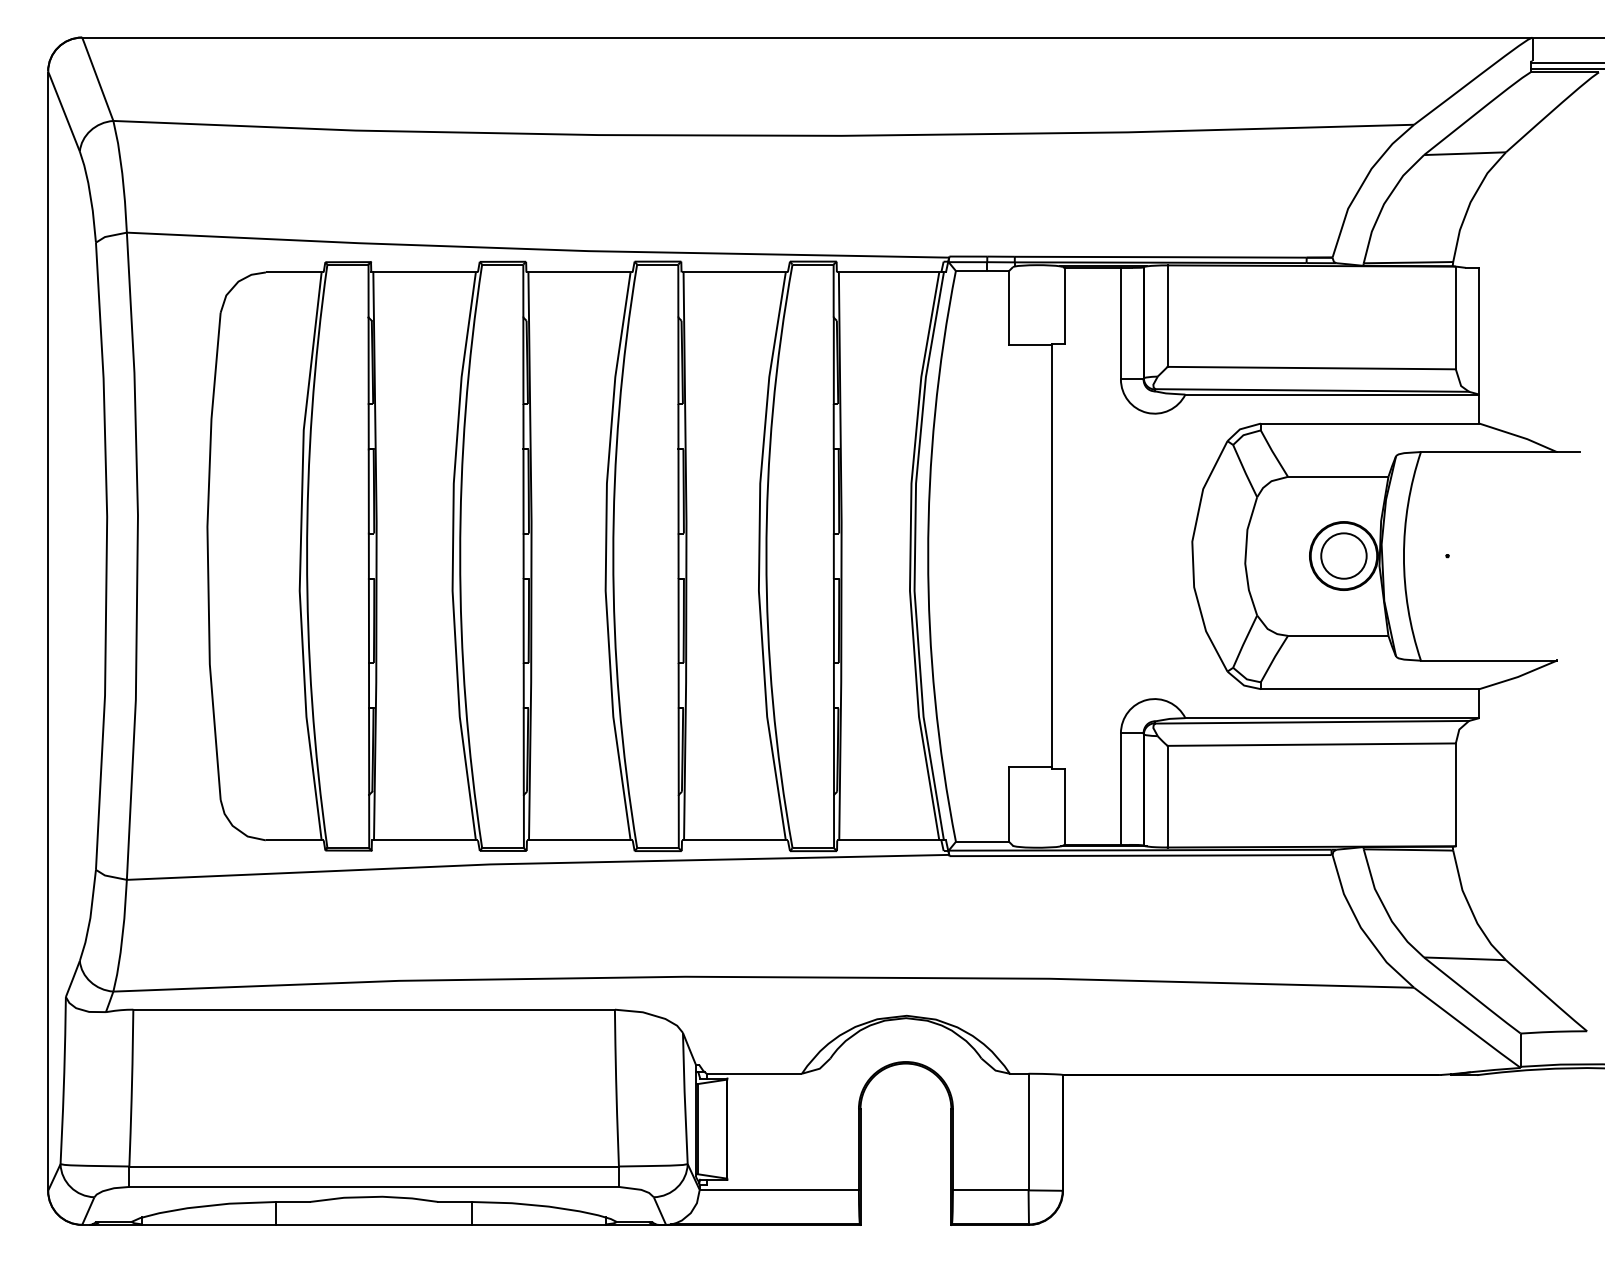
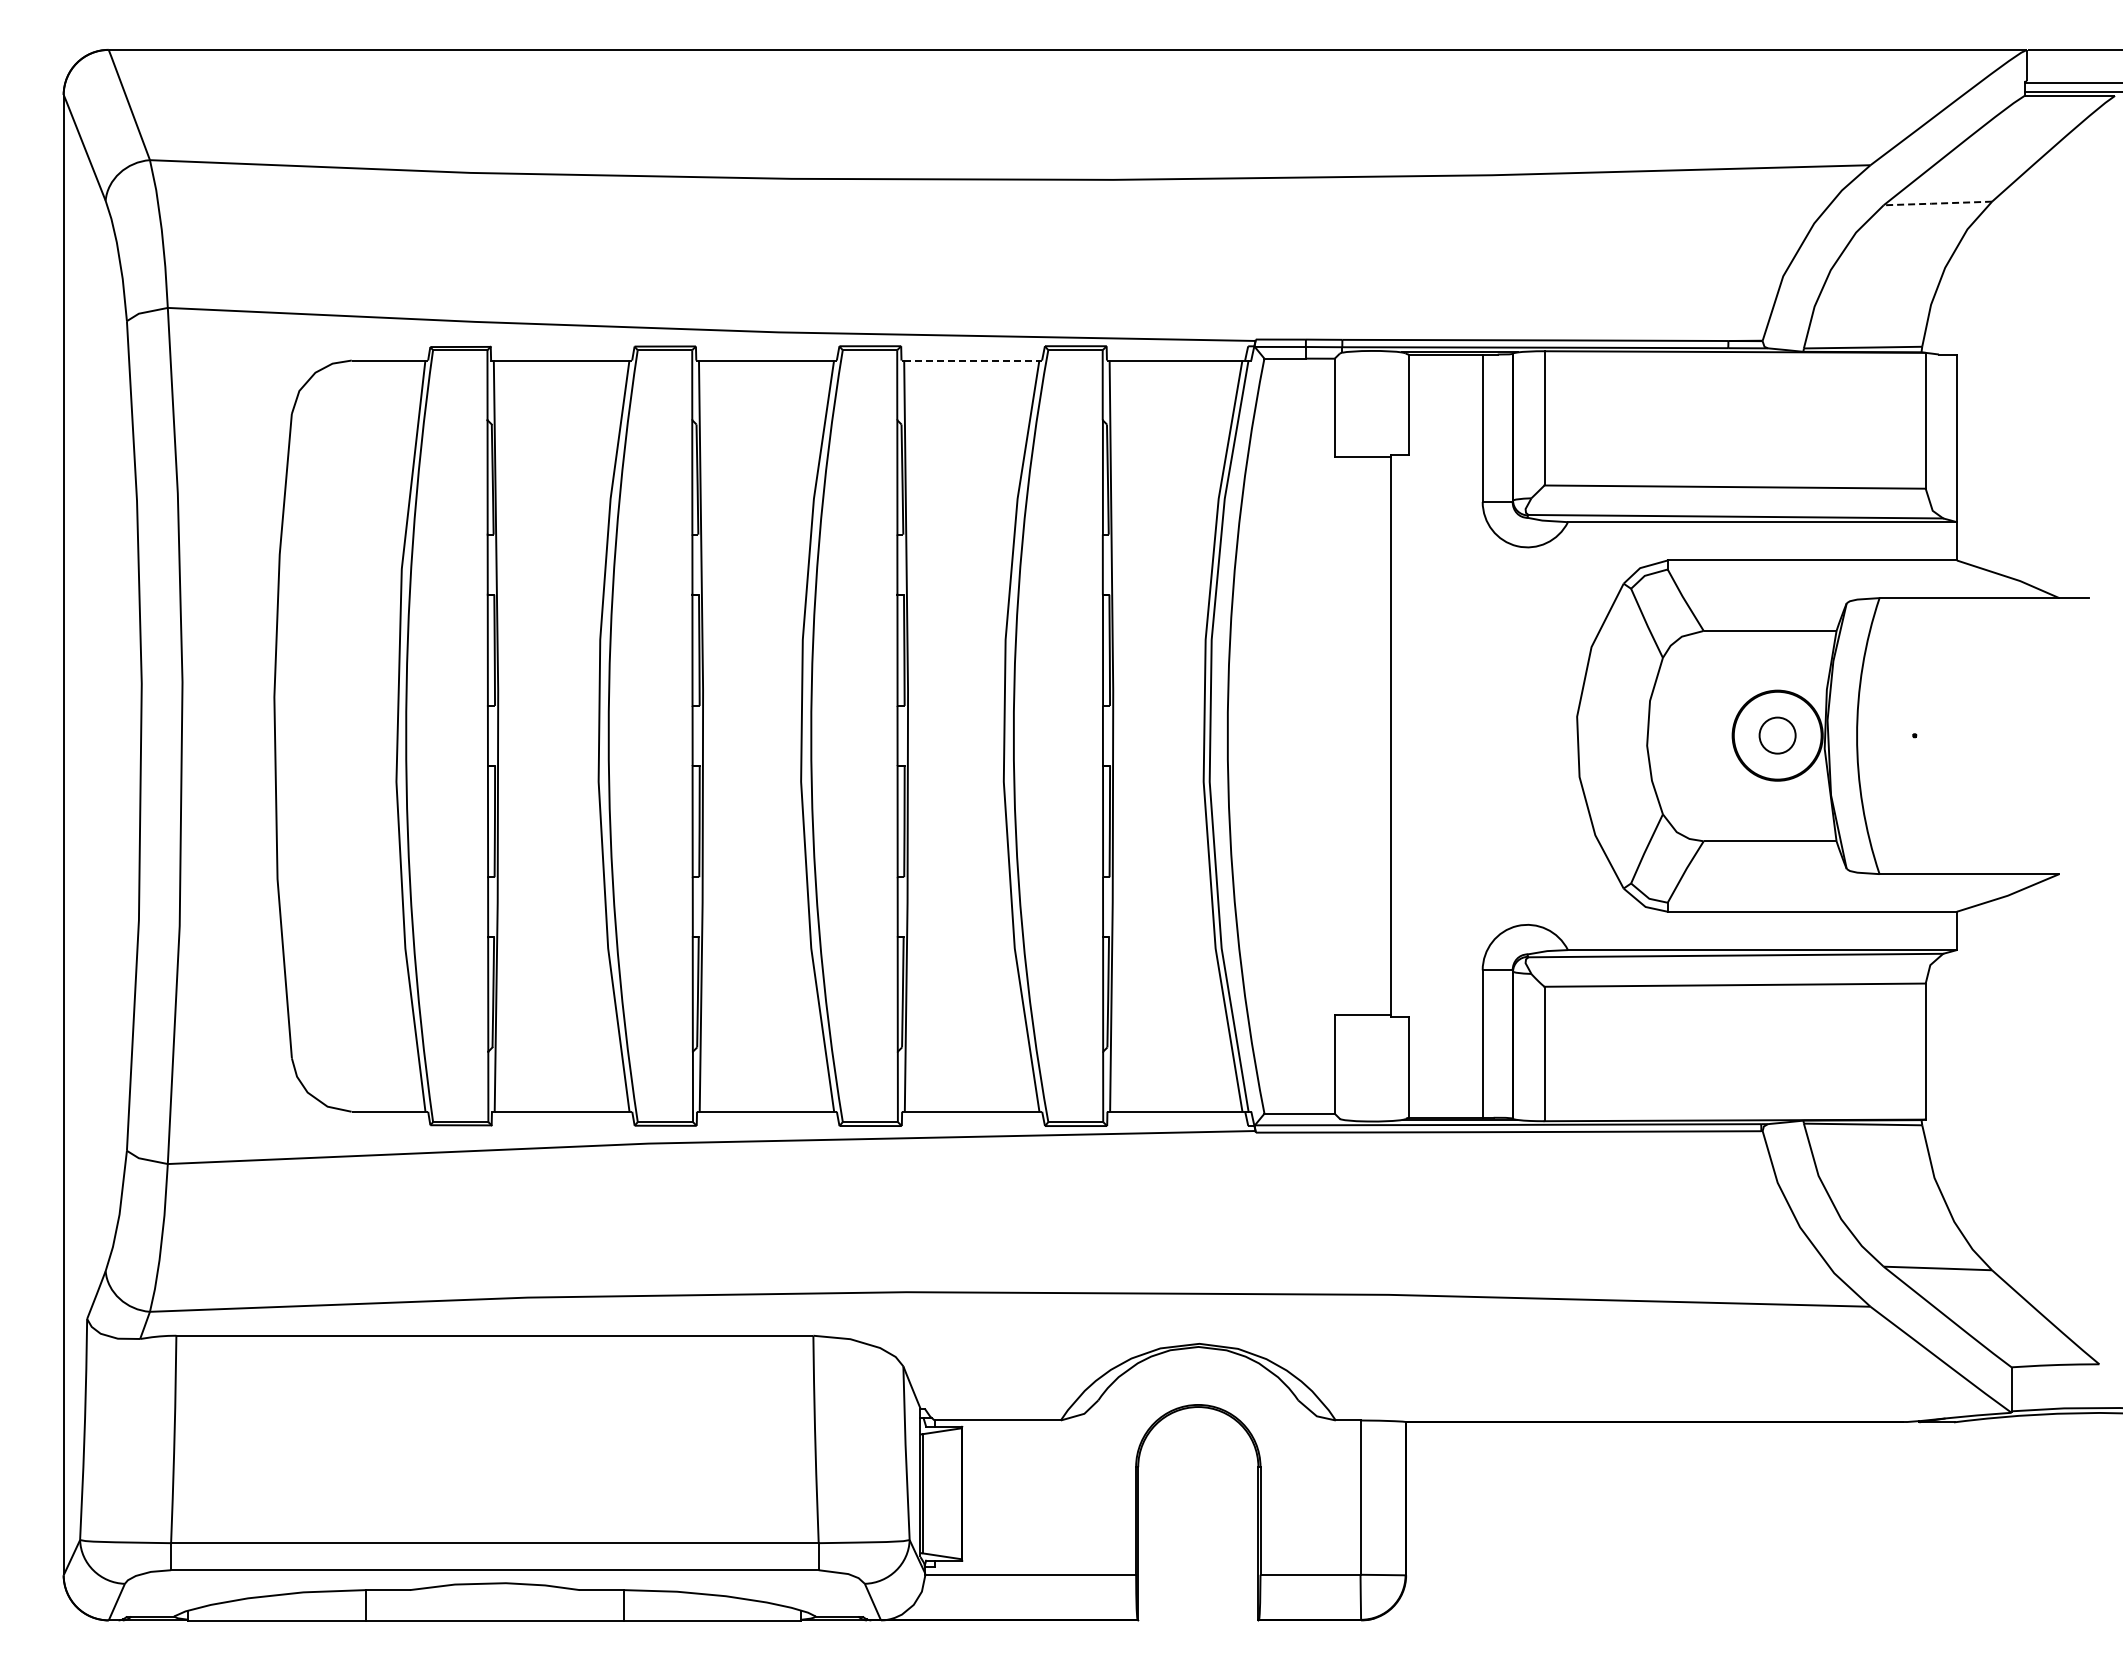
line: (1464, 153) -> (1937, 203), solid -> dashed
line: (735, 272) -> (973, 360), solid -> dashed
circle: (1343, 555) -> (1777, 735), size x0.6

